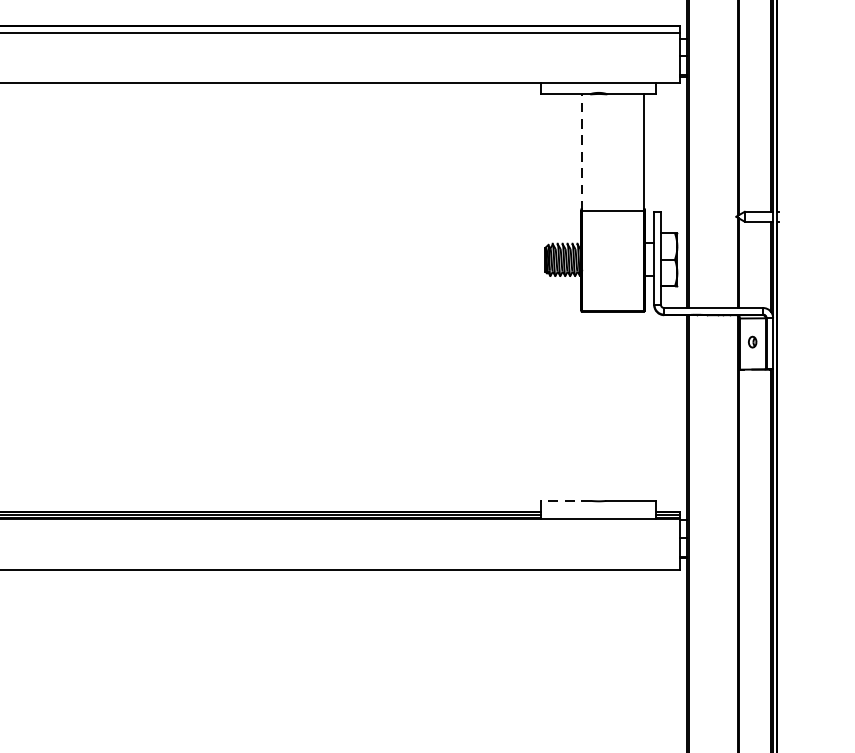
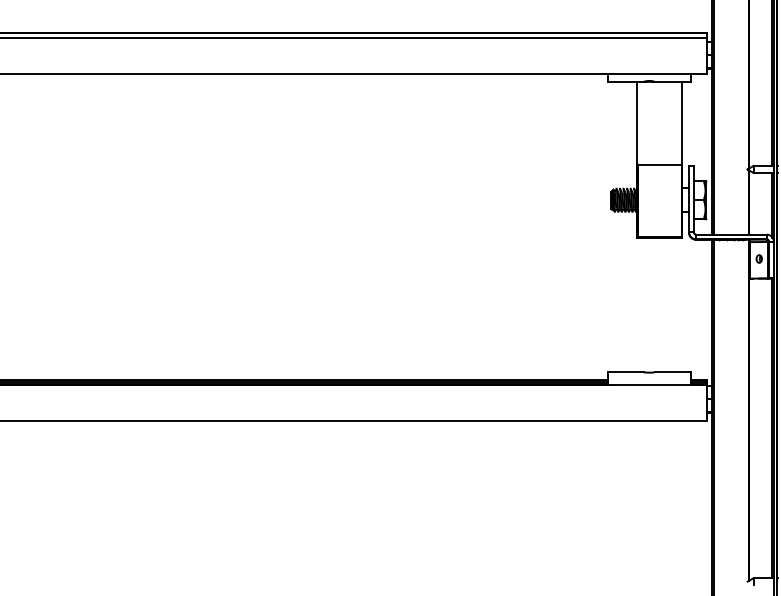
line: (582, 152) -> (637, 123), dashed -> solid
line: (565, 501) -> (625, 372), dashed -> solid

